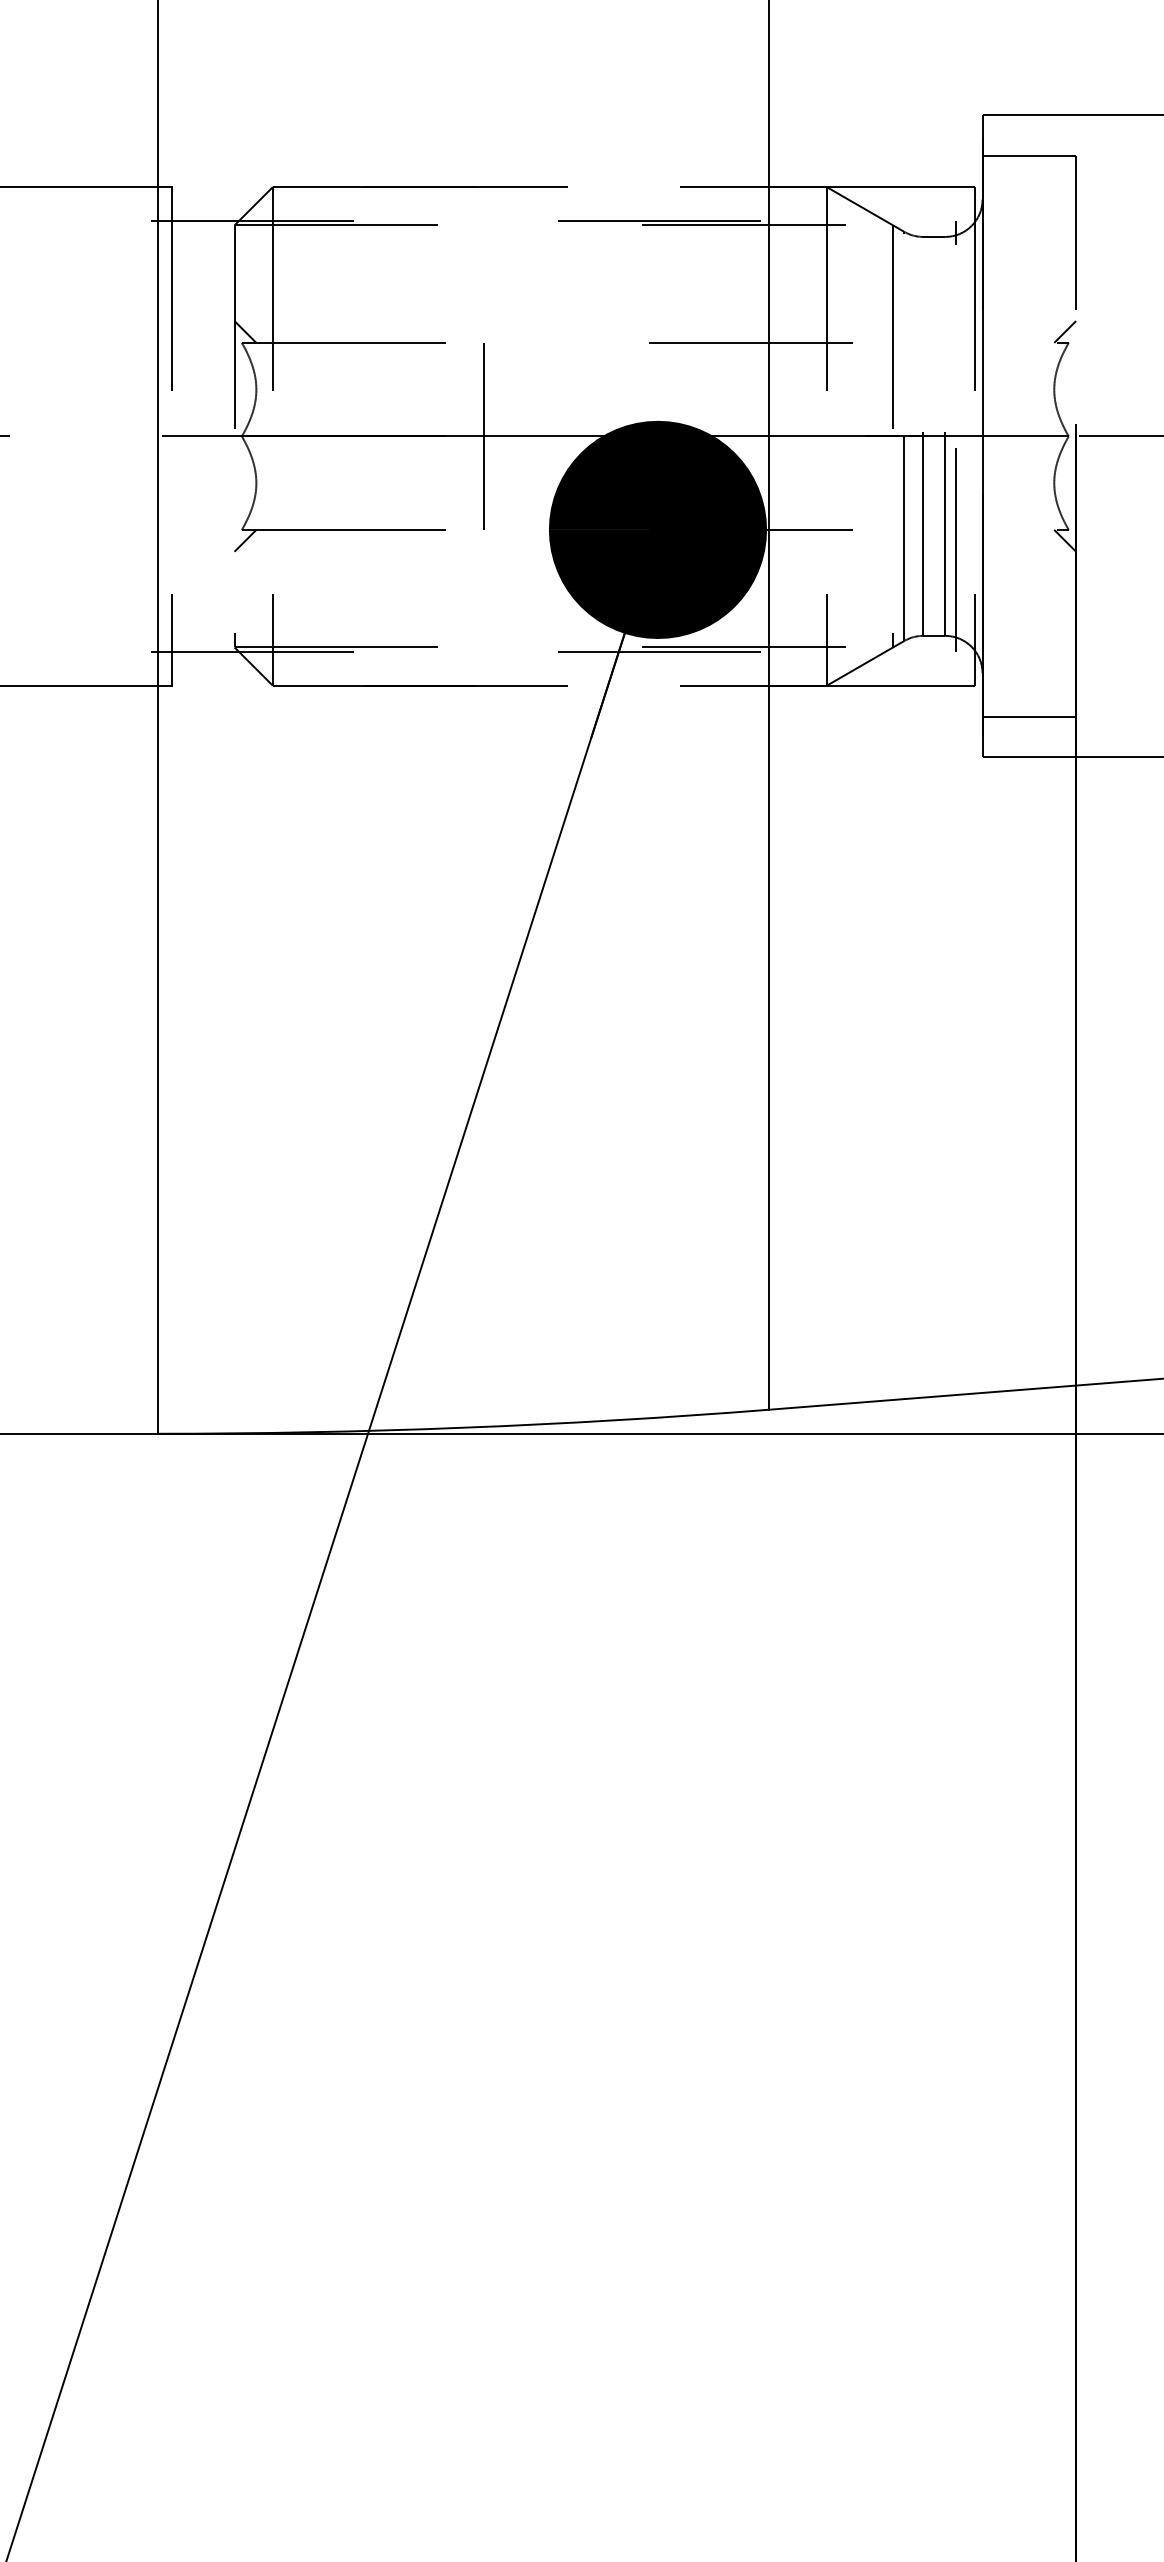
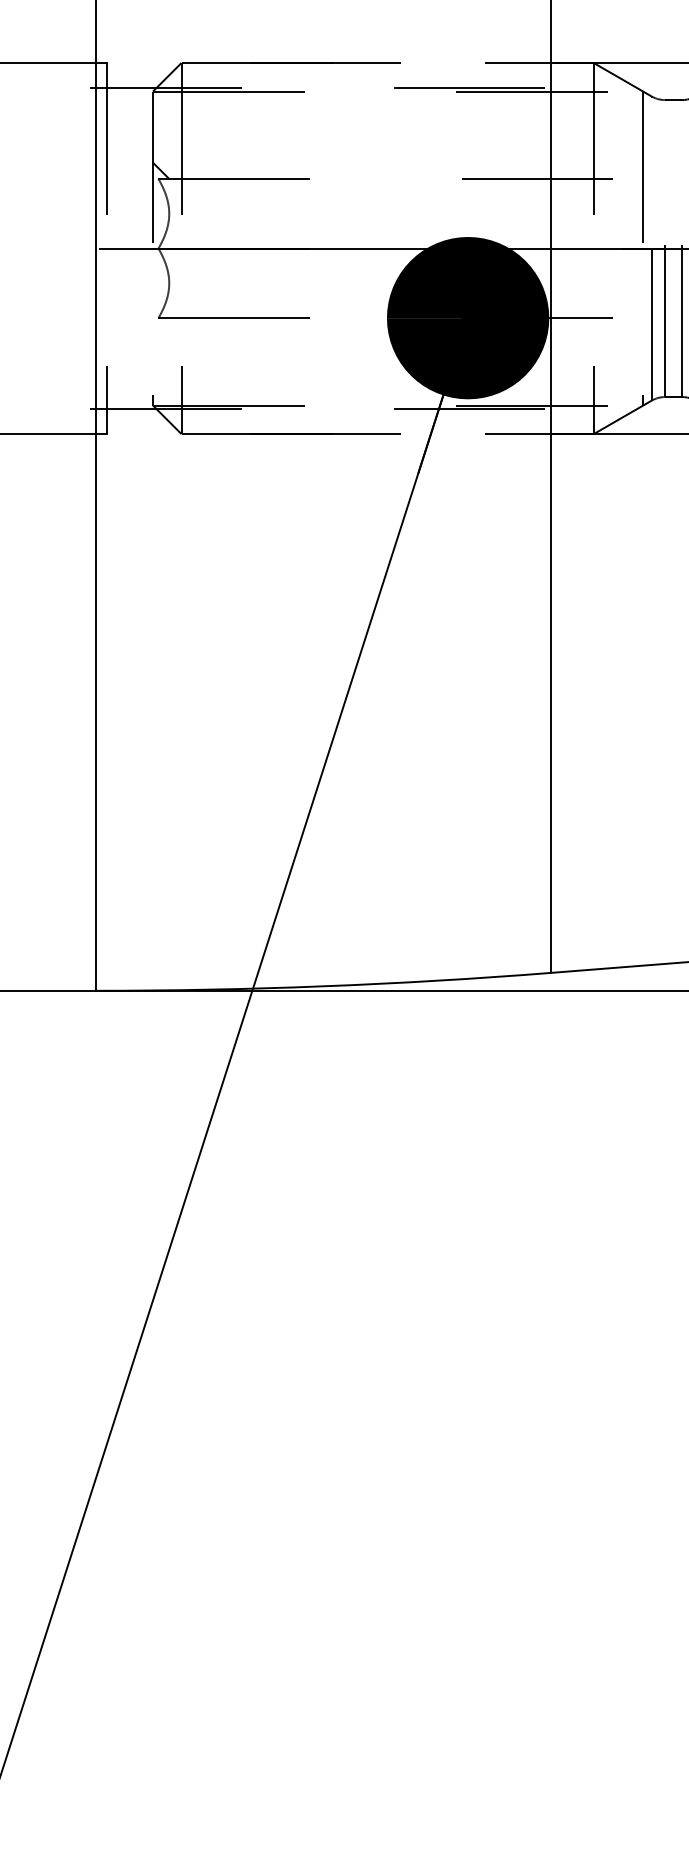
line: (483, 435) -> (338, 247), removed
line: (245, 540) -> (161, 326), removed

